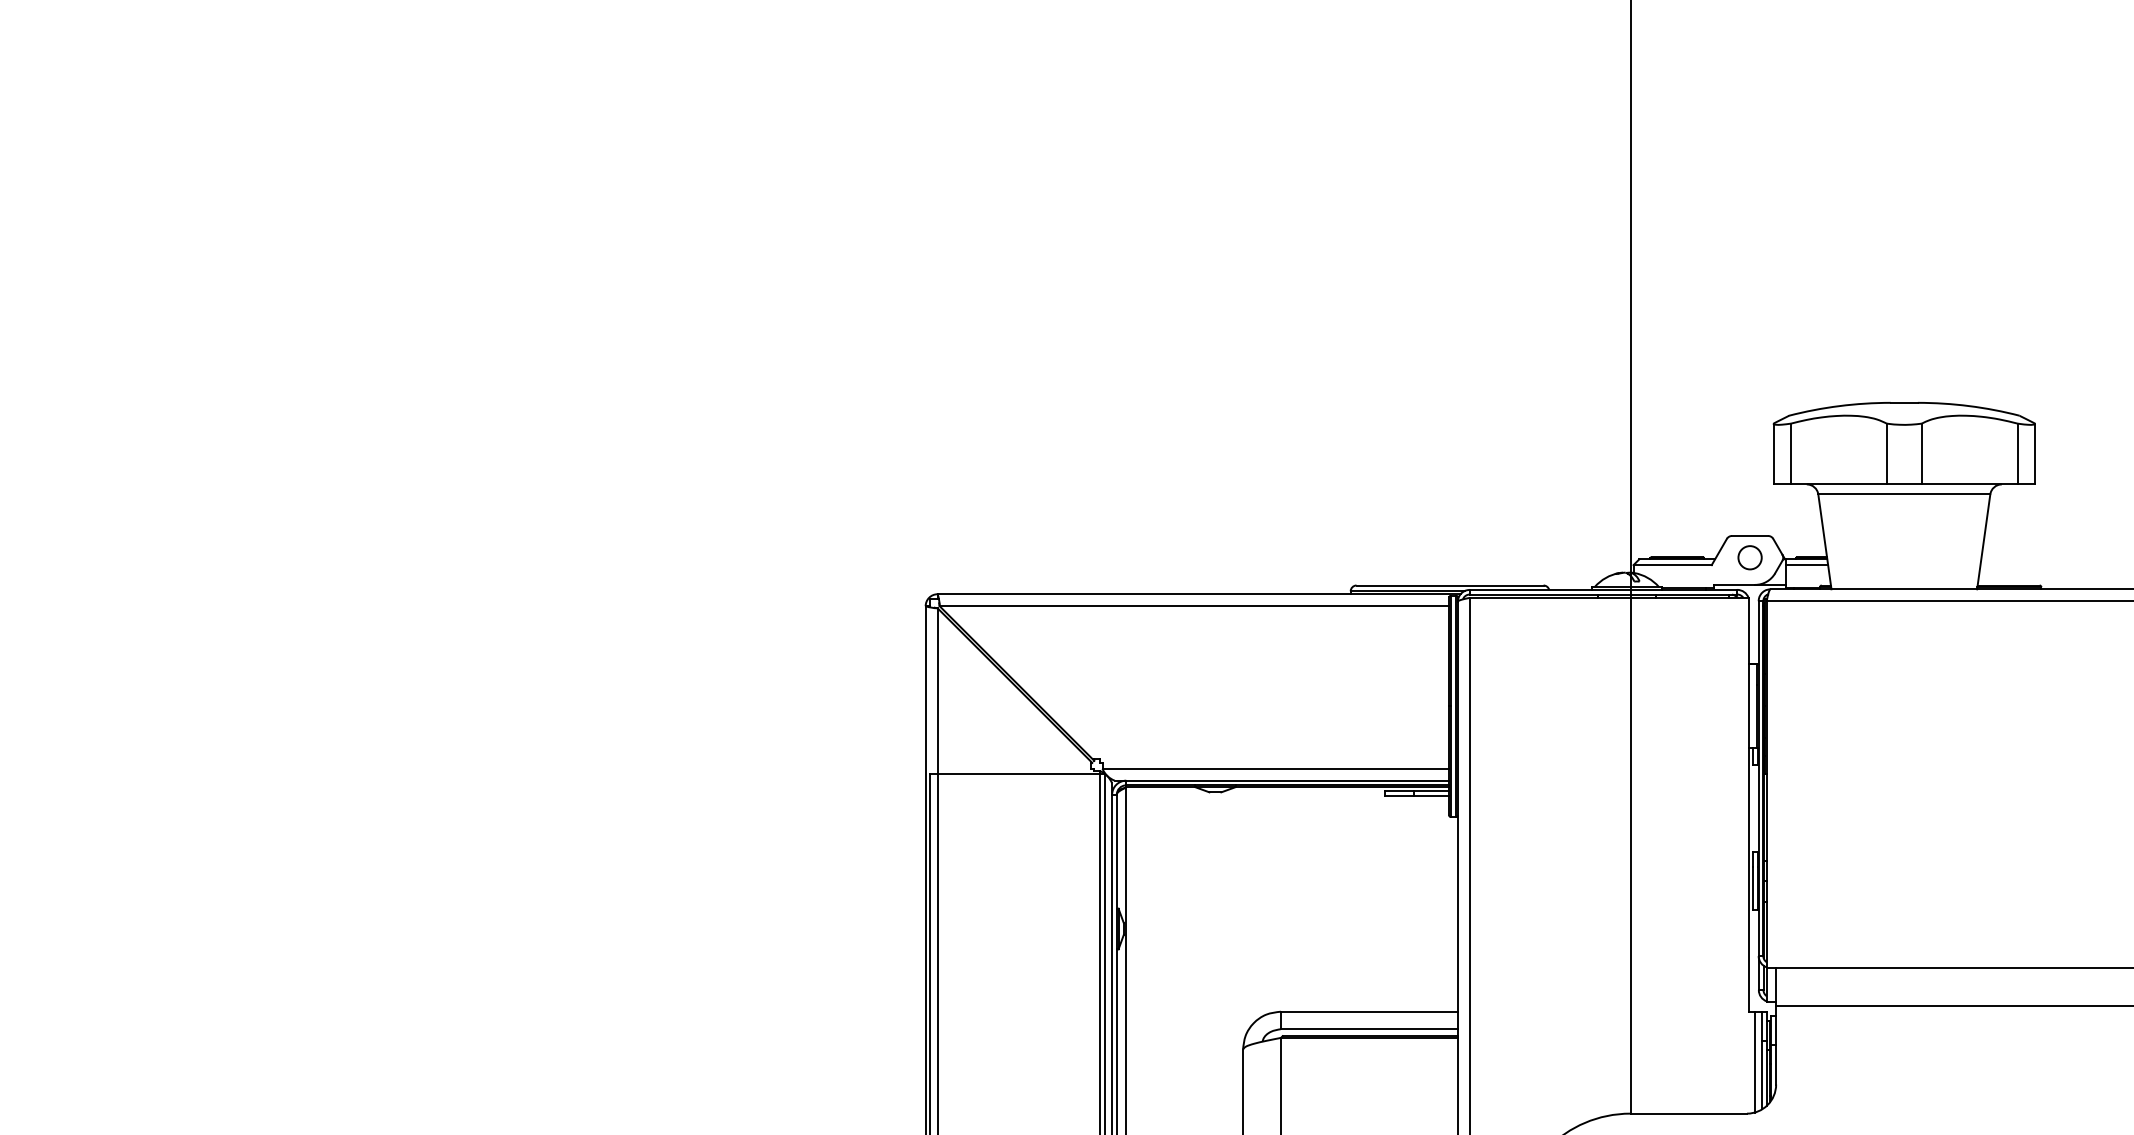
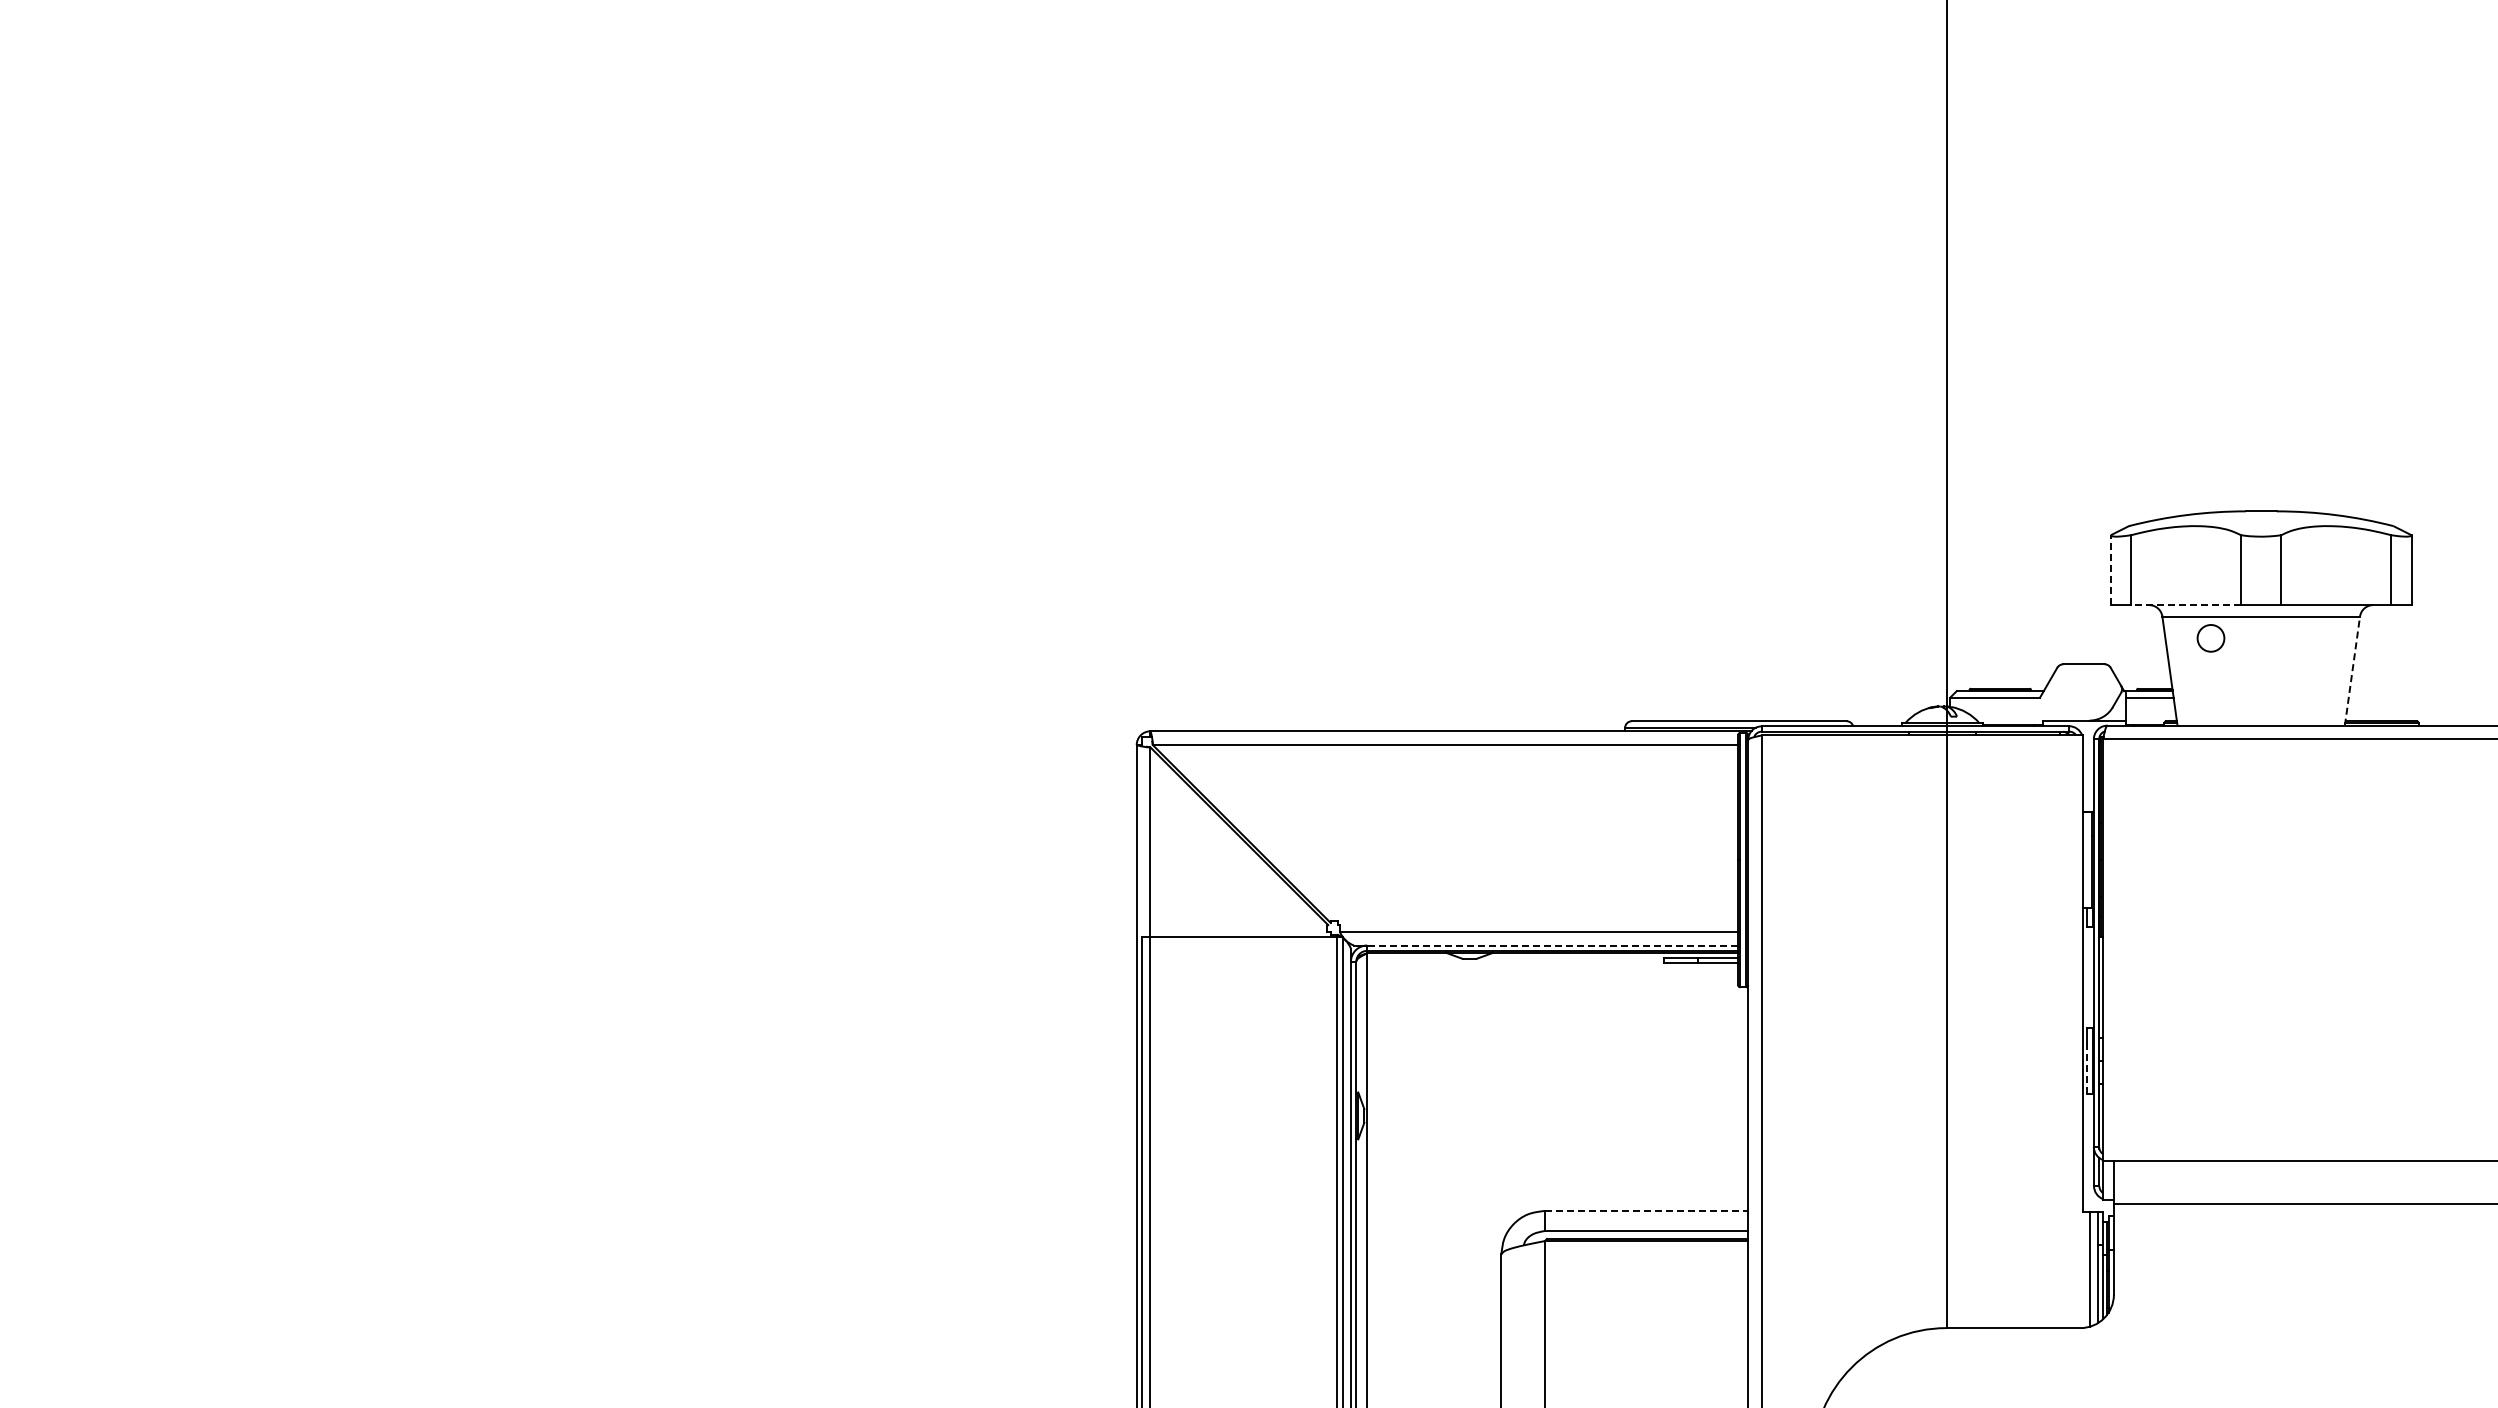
line: (1773, 454) -> (2110, 570), solid -> dashed
line: (1838, 484) -> (2185, 605), solid -> dashed
line: (1983, 542) -> (2352, 671), solid -> dashed
circle: (1749, 557) -> (2210, 638), moved
line: (1287, 780) -> (1552, 945), solid -> dashed
line: (1753, 887) -> (2087, 1068), solid -> dashed
line: (1369, 1011) -> (1646, 1210), solid -> dashed

